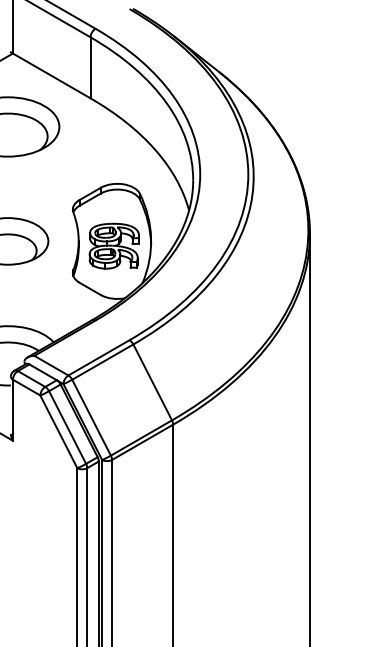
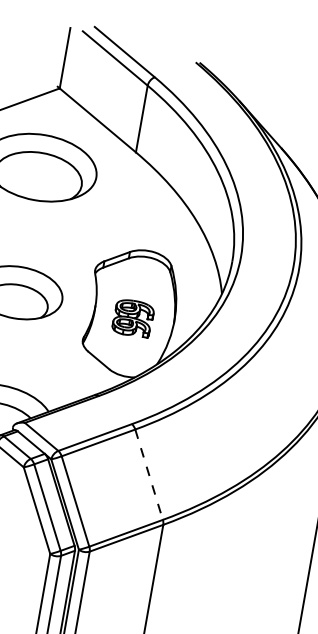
part: (113, 245) -> (132, 317), size x0.7
line: (152, 382) -> (148, 474), solid -> dashed

